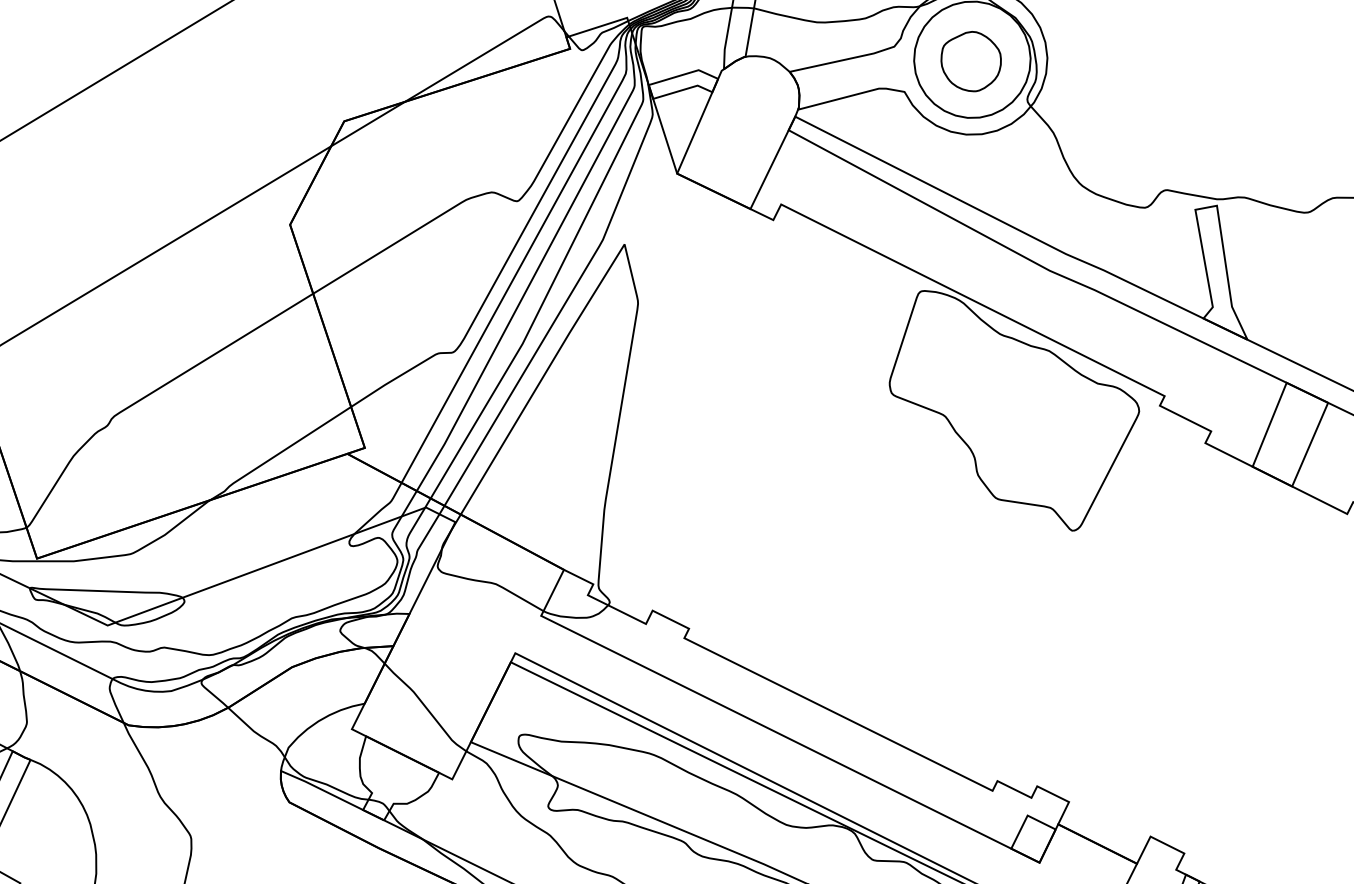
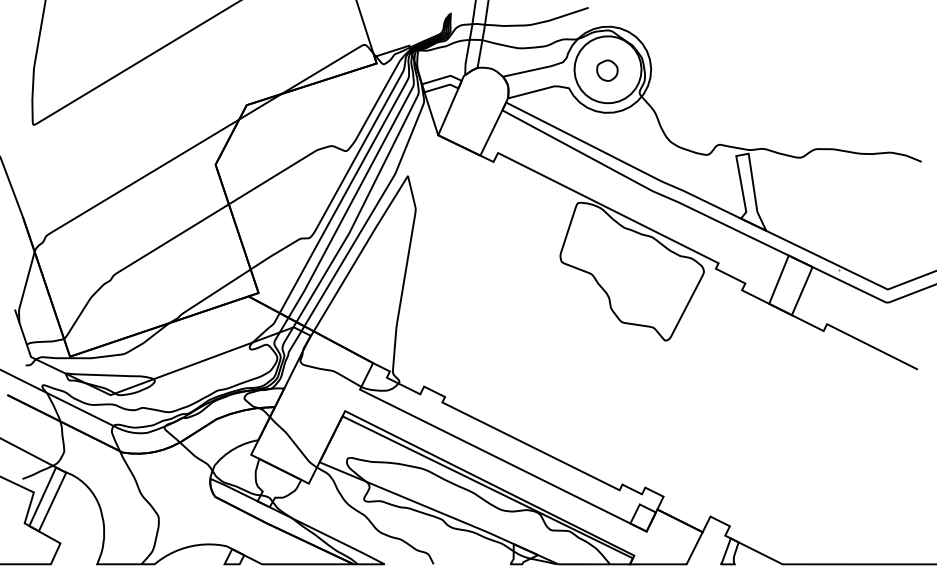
part: (971, 61) -> (607, 70), size x0.6

